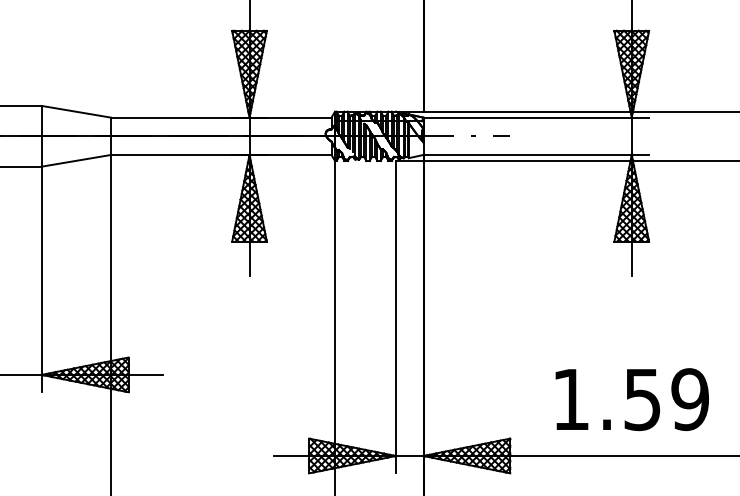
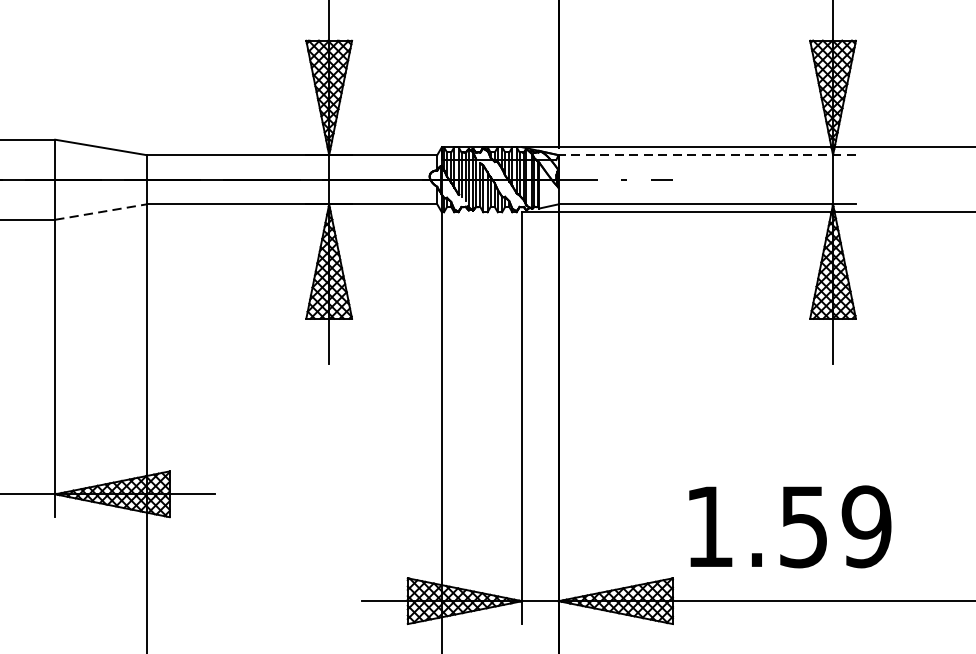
line: (536, 117) -> (707, 154), solid -> dashed
line: (76, 160) -> (101, 211), solid -> dashed
text: (631, 399) -> (789, 526), moved

